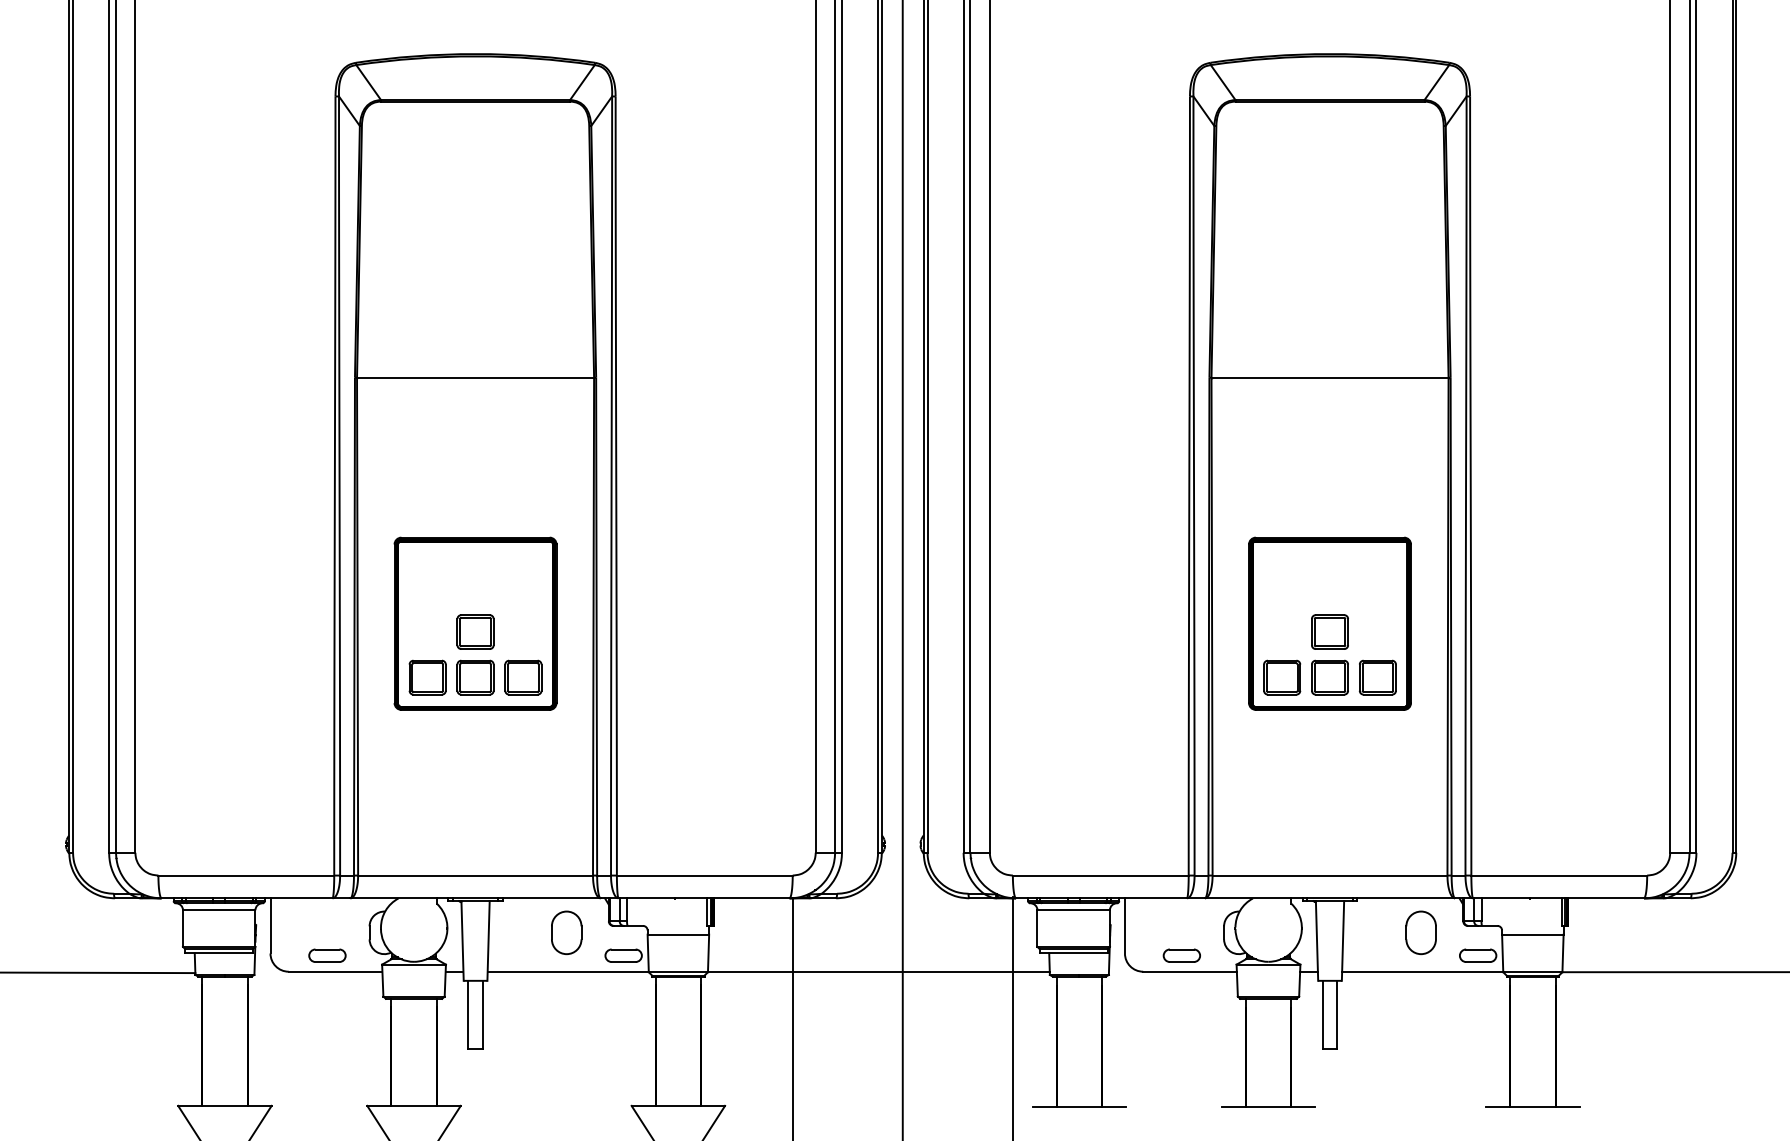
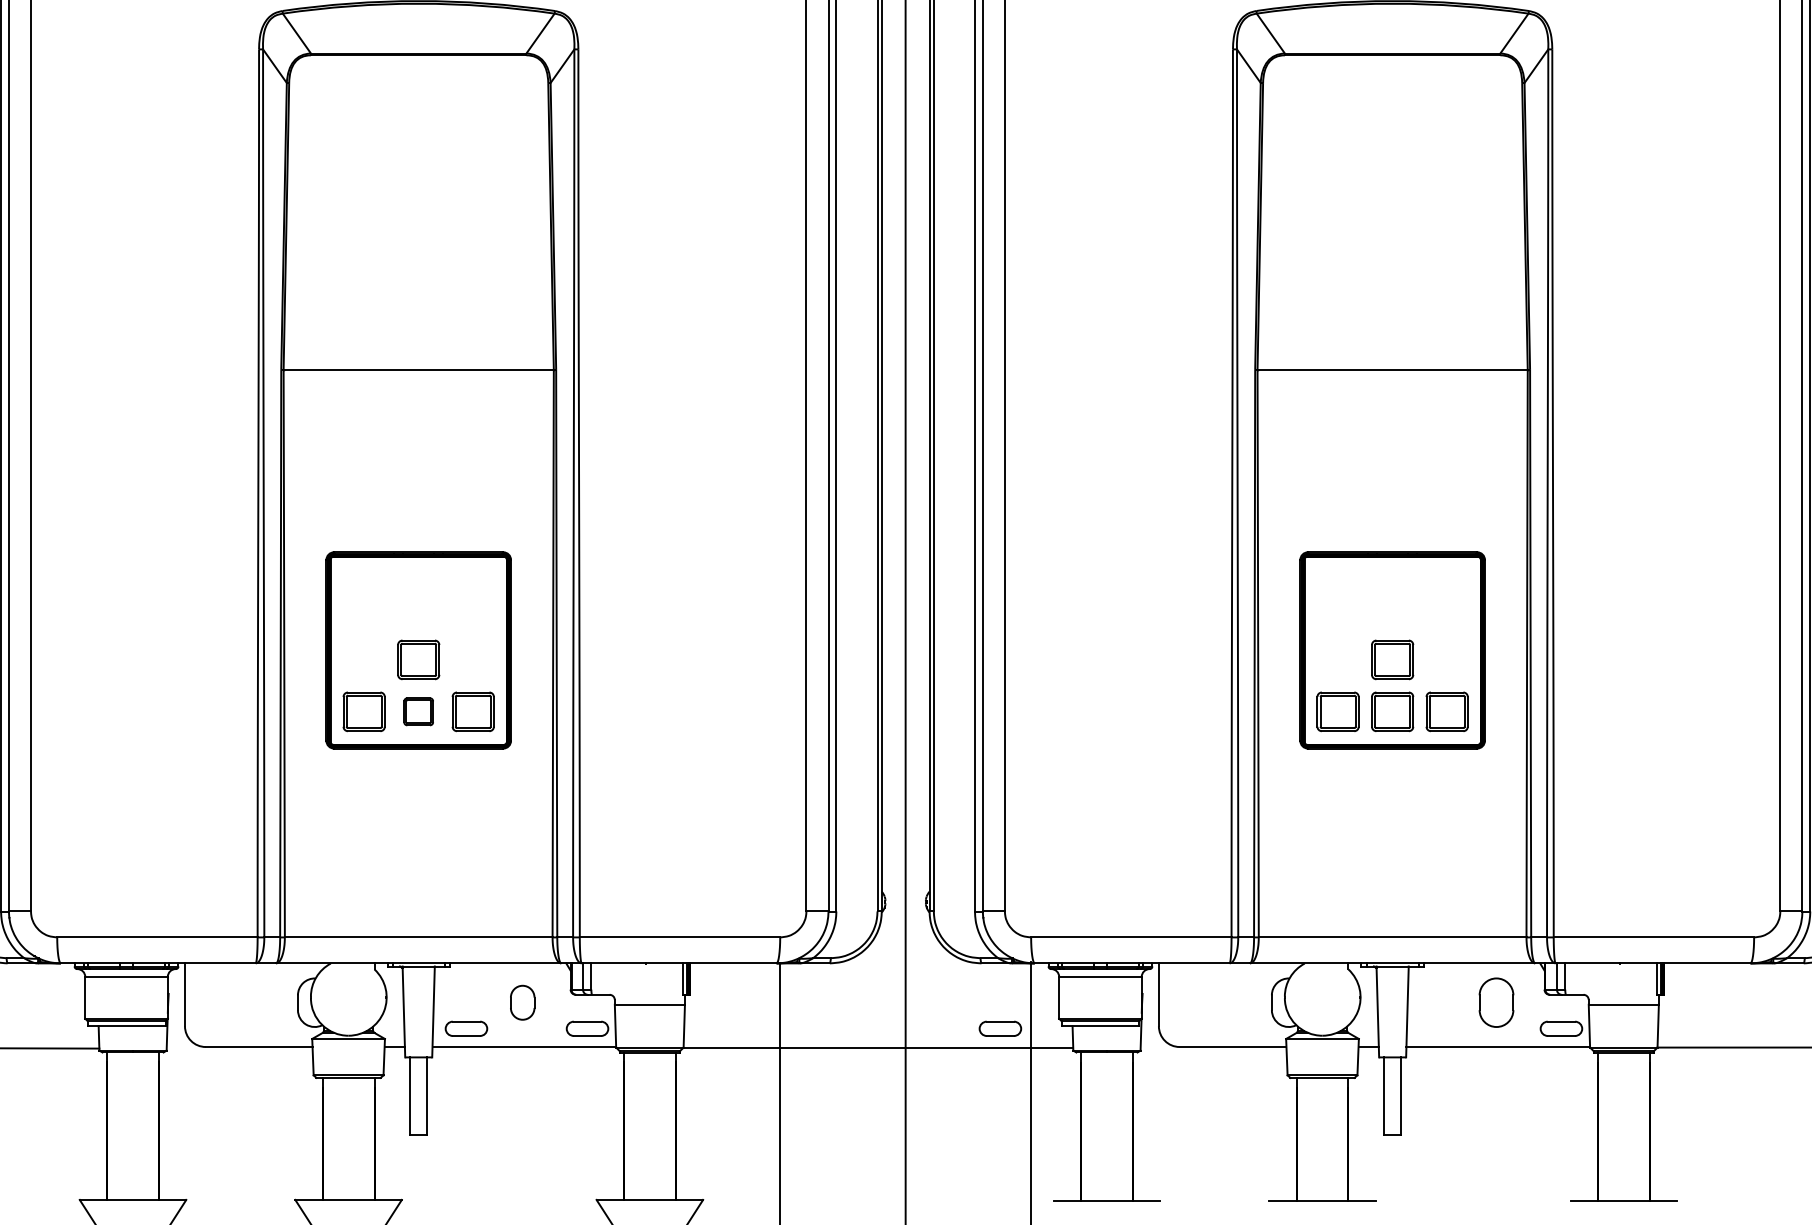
part: (475, 677) -> (418, 711), size x0.7
part: (566, 932) -> (522, 1002), size x0.7
part: (327, 955) -> (466, 1028), moved
part: (1181, 955) -> (999, 1028), moved

